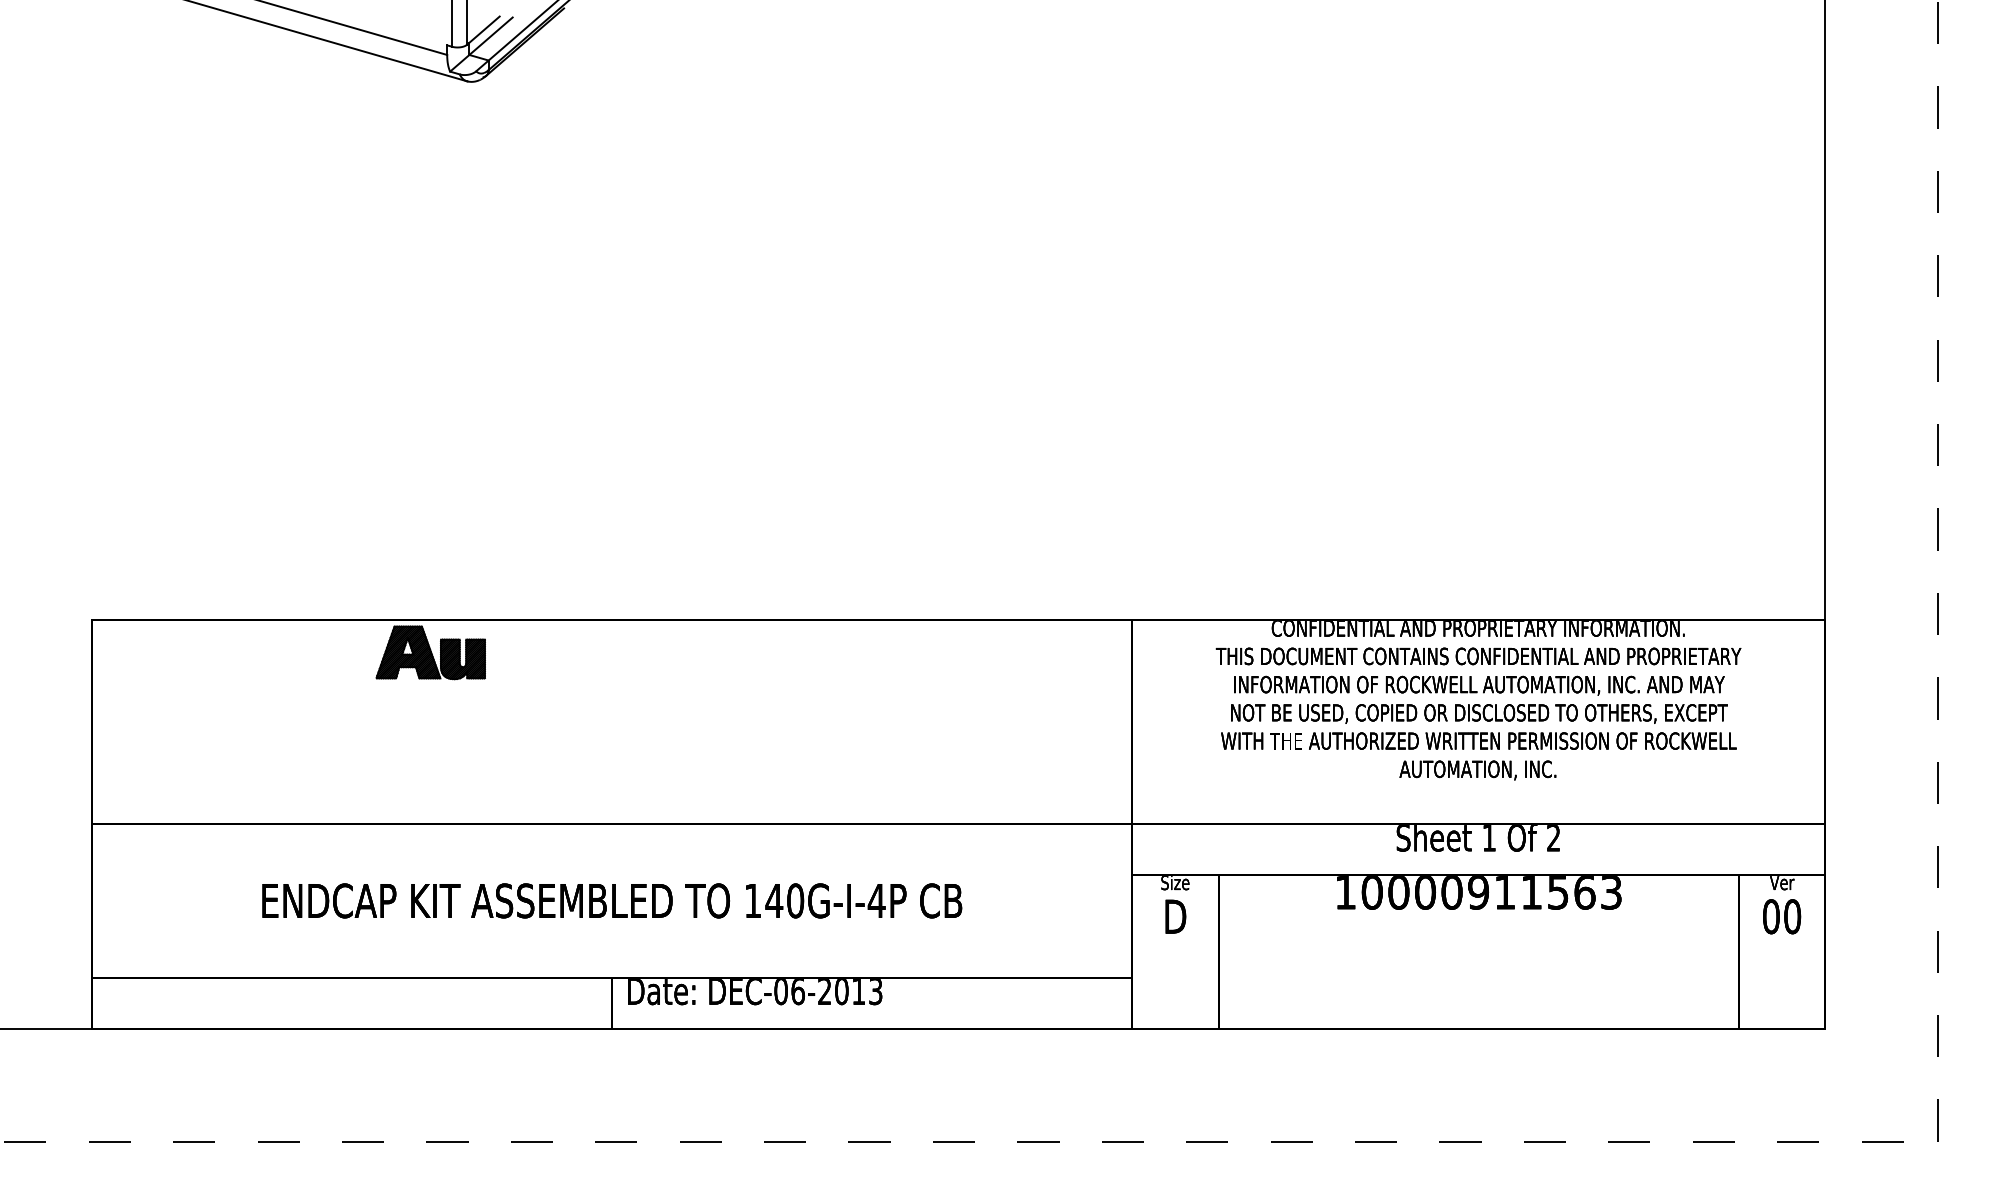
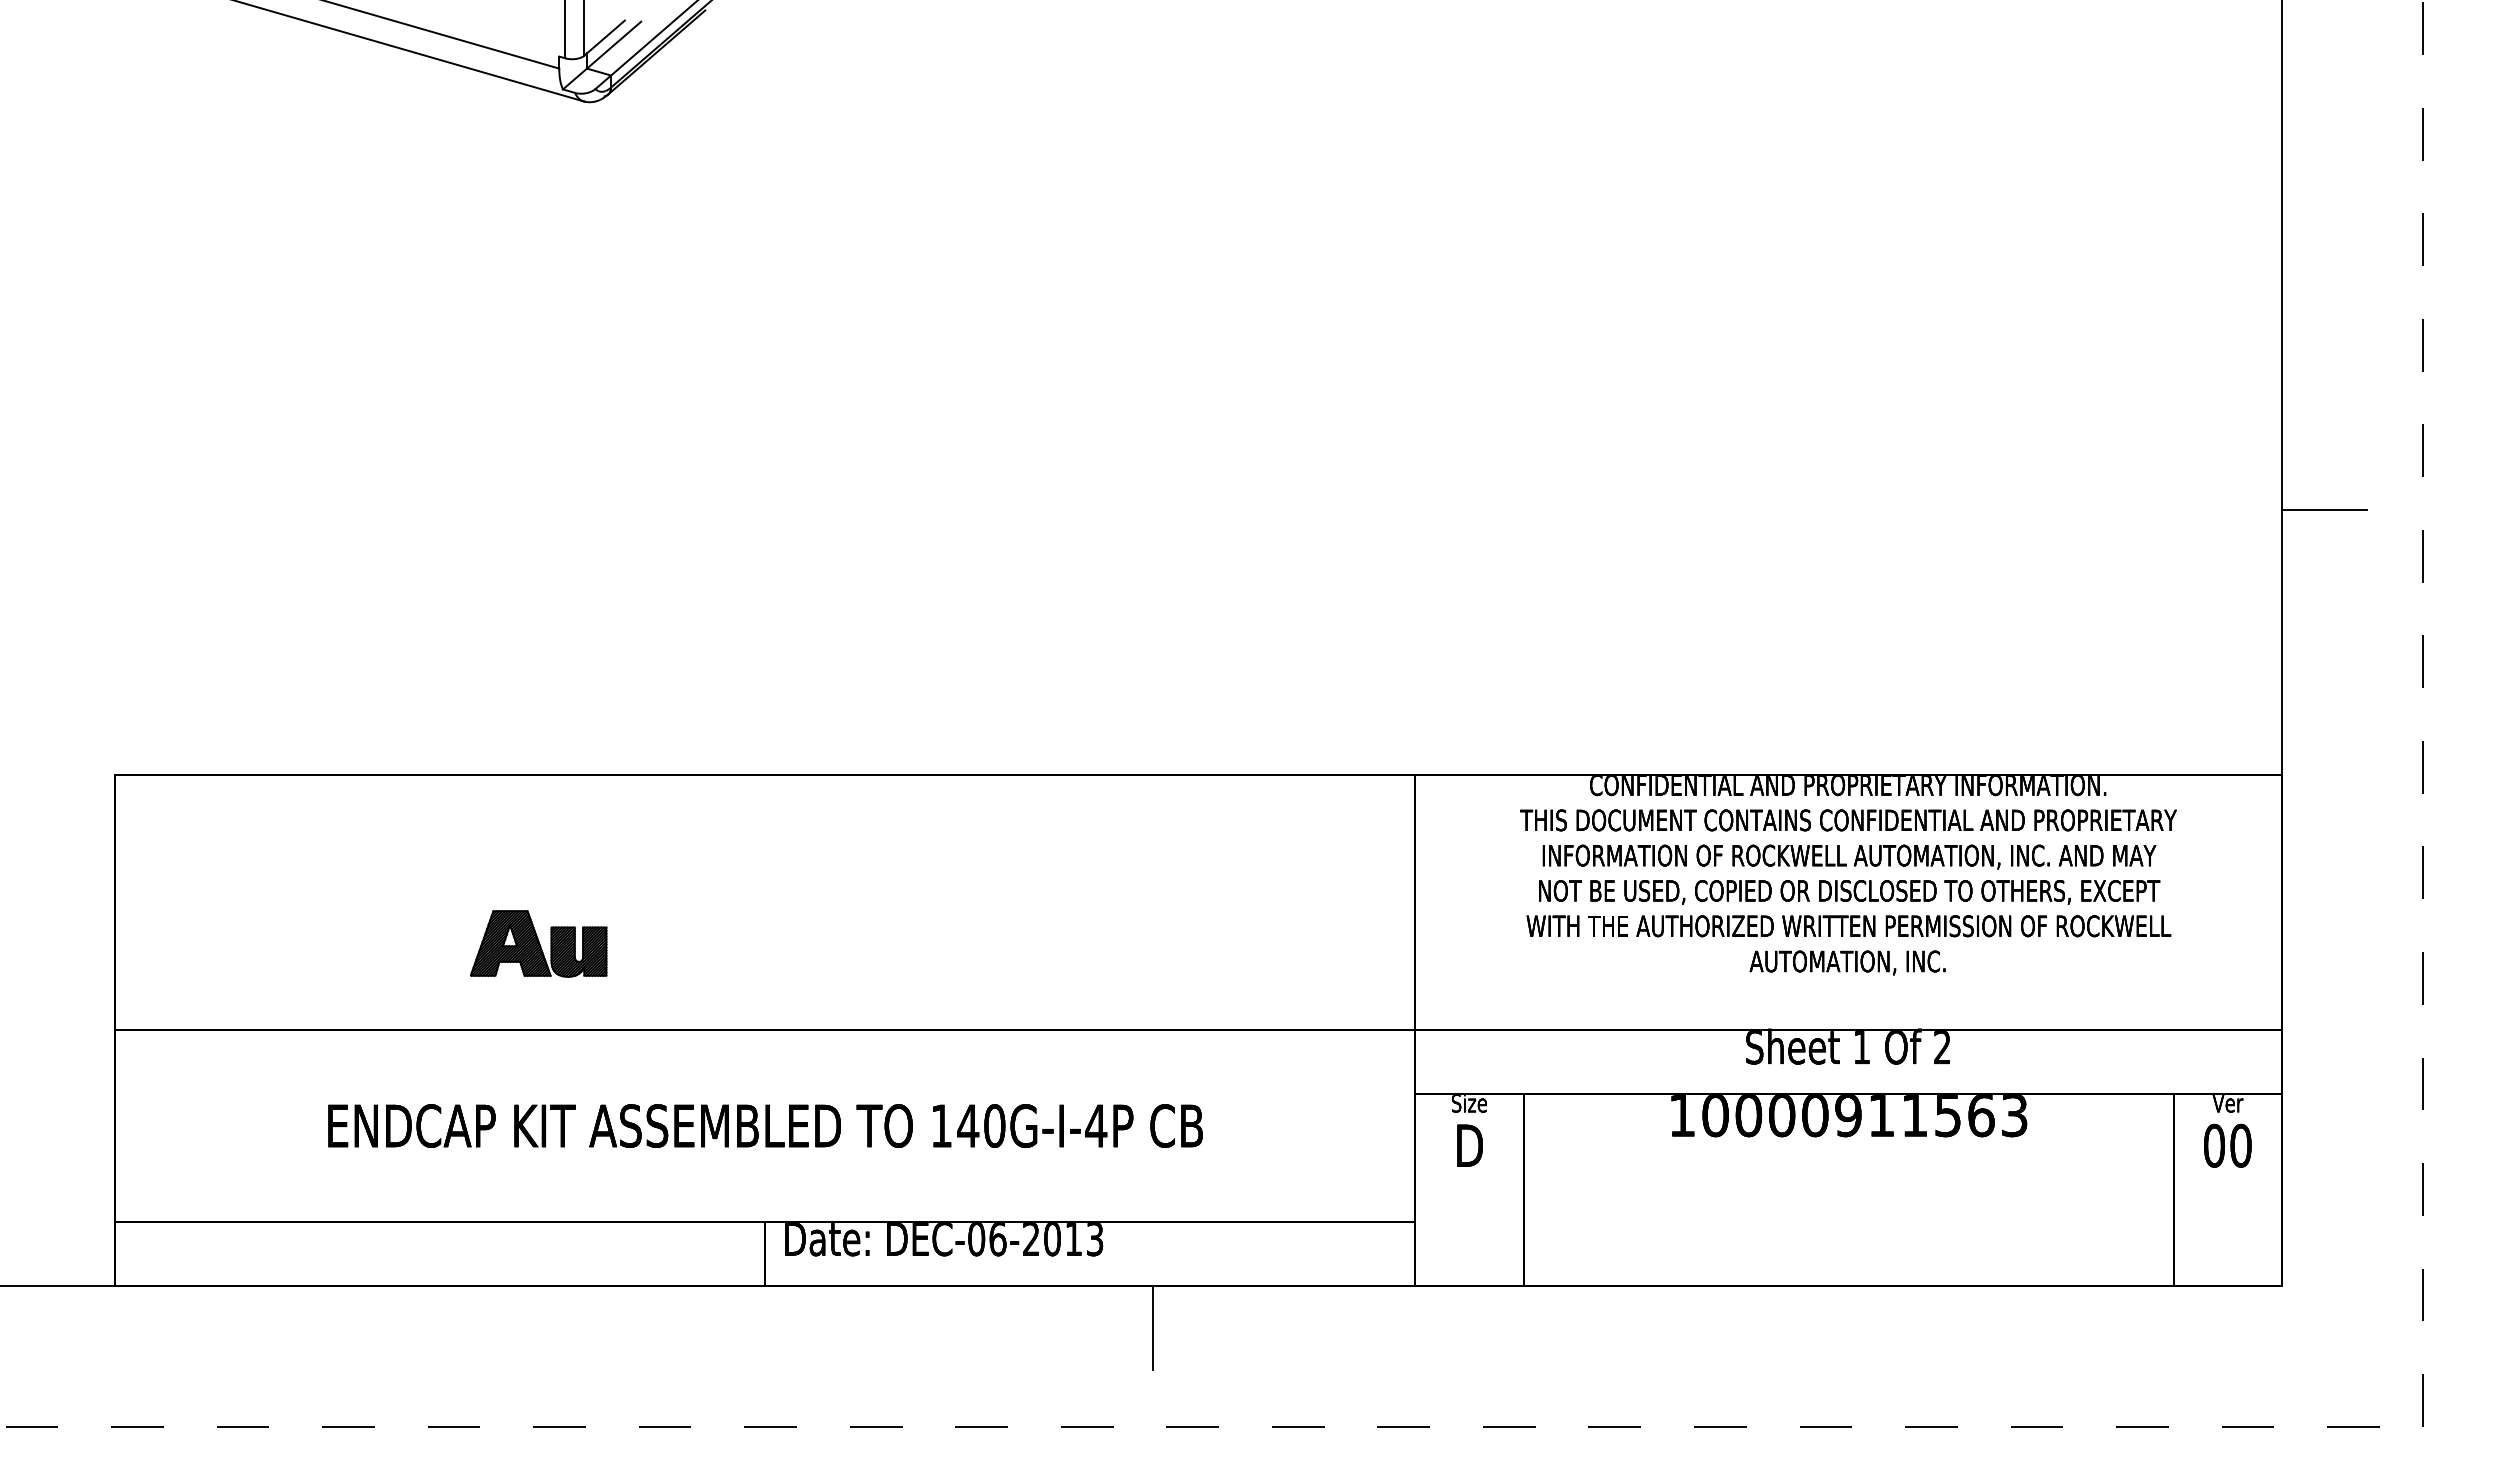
line: (1858, 407) -> (2323, 509), added
part: (430, 652) -> (538, 943), moved
line: (922, 1062) -> (1153, 1327), added

